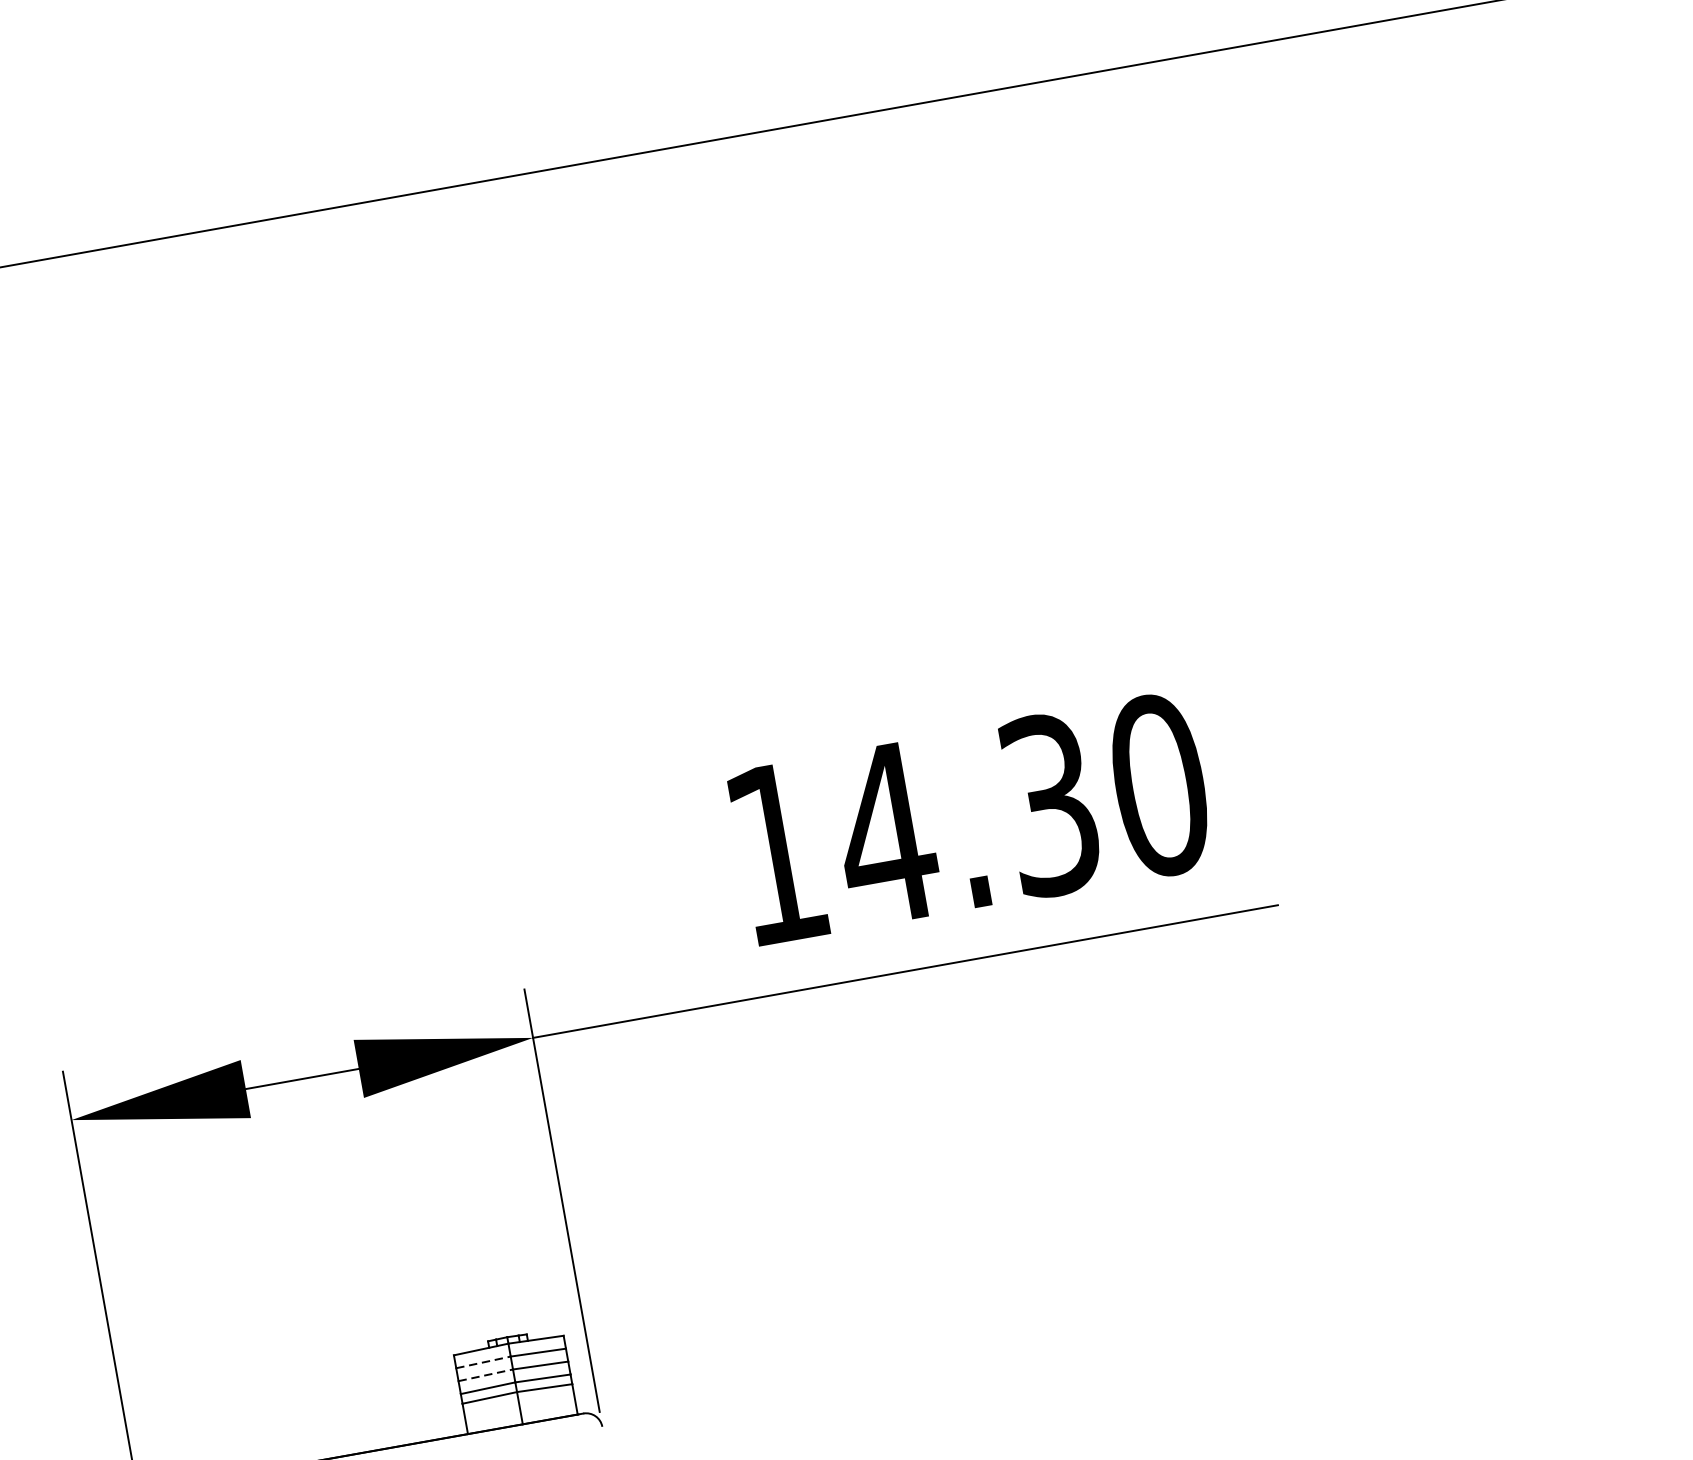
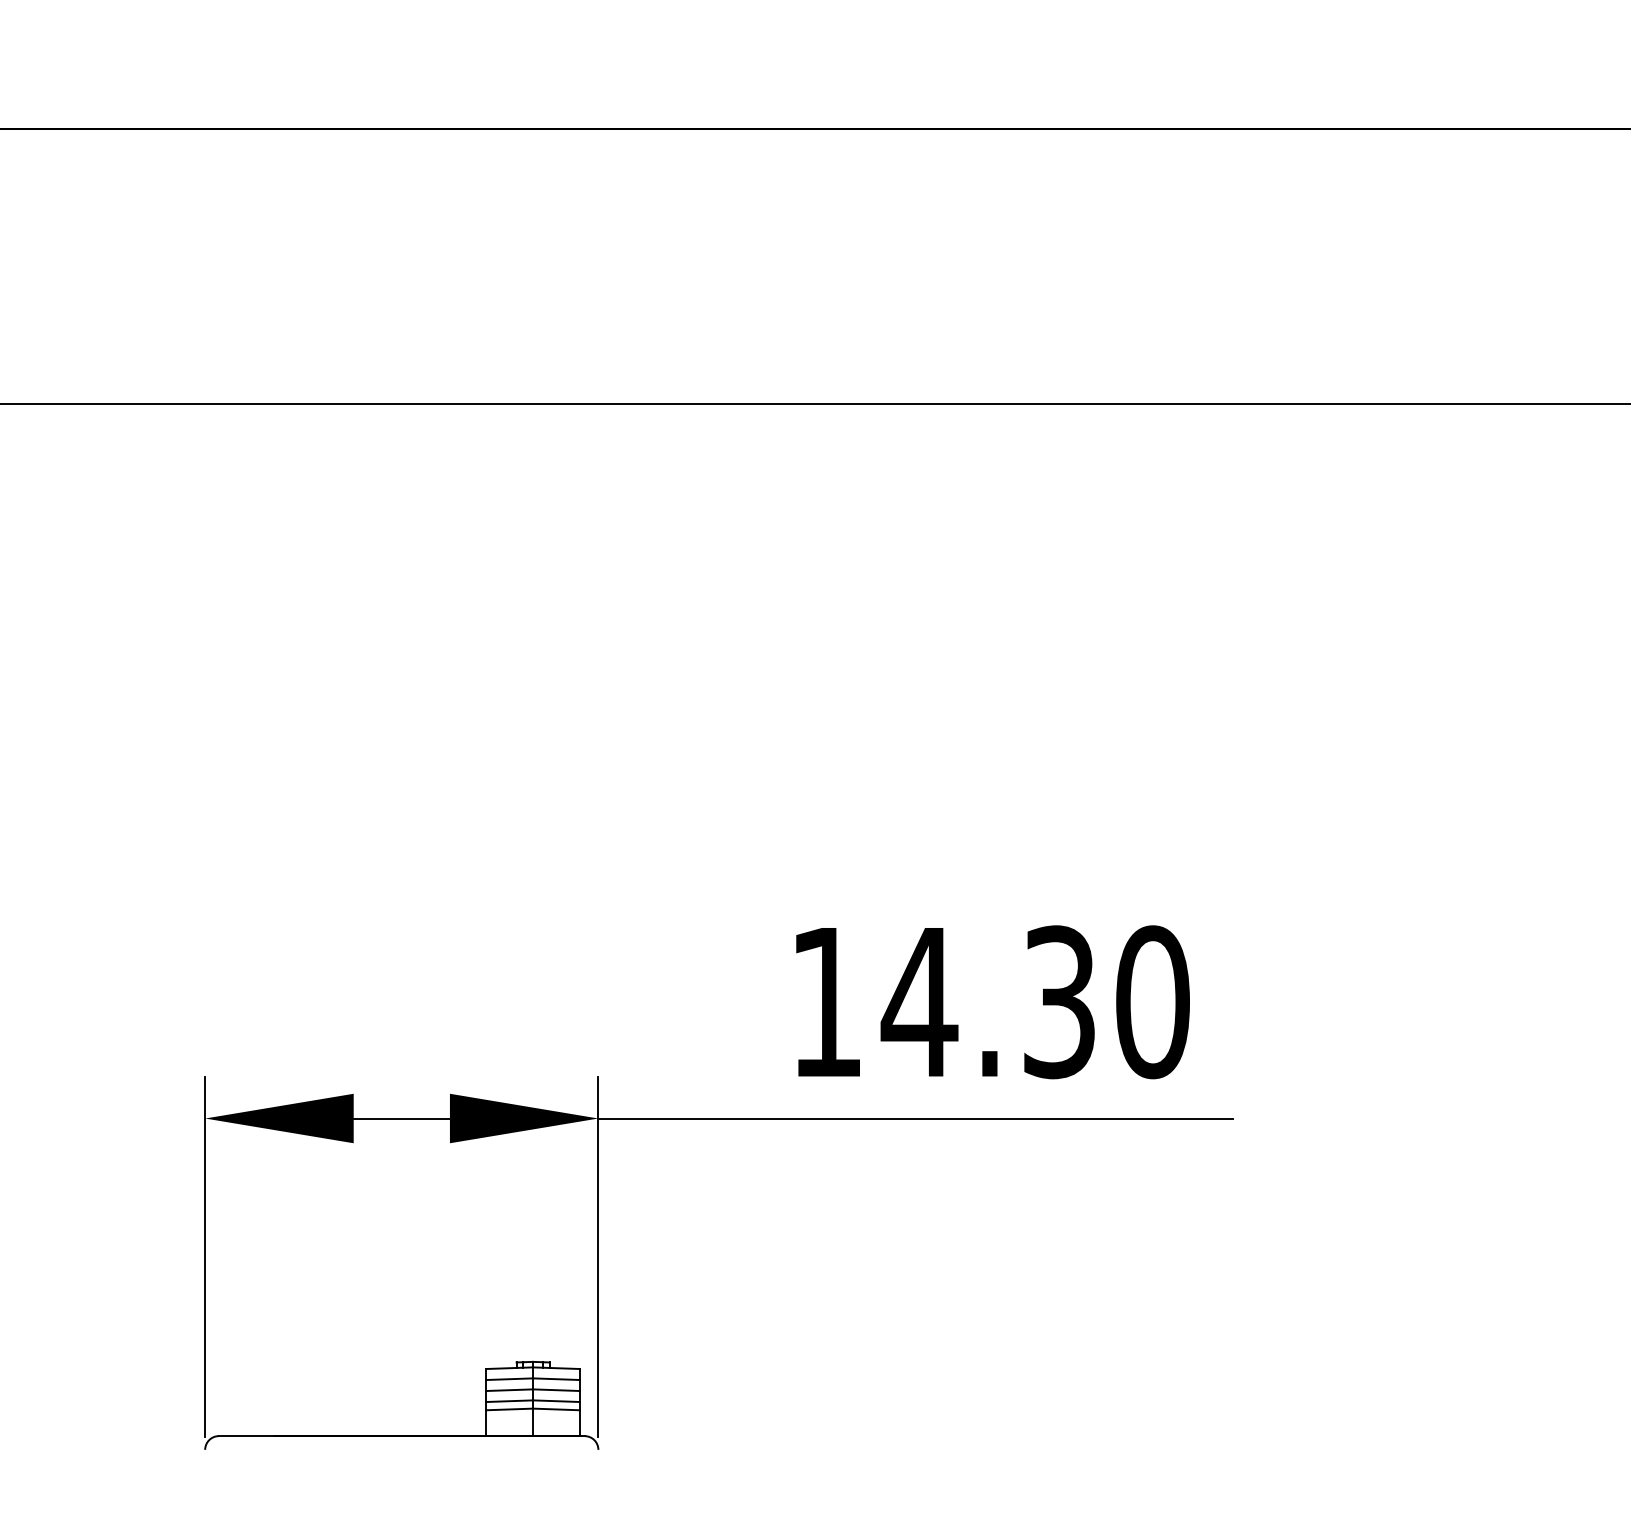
line: (484, 1362) -> (510, 1379), dashed -> solid
line: (486, 1375) -> (510, 1390), dashed -> solid

